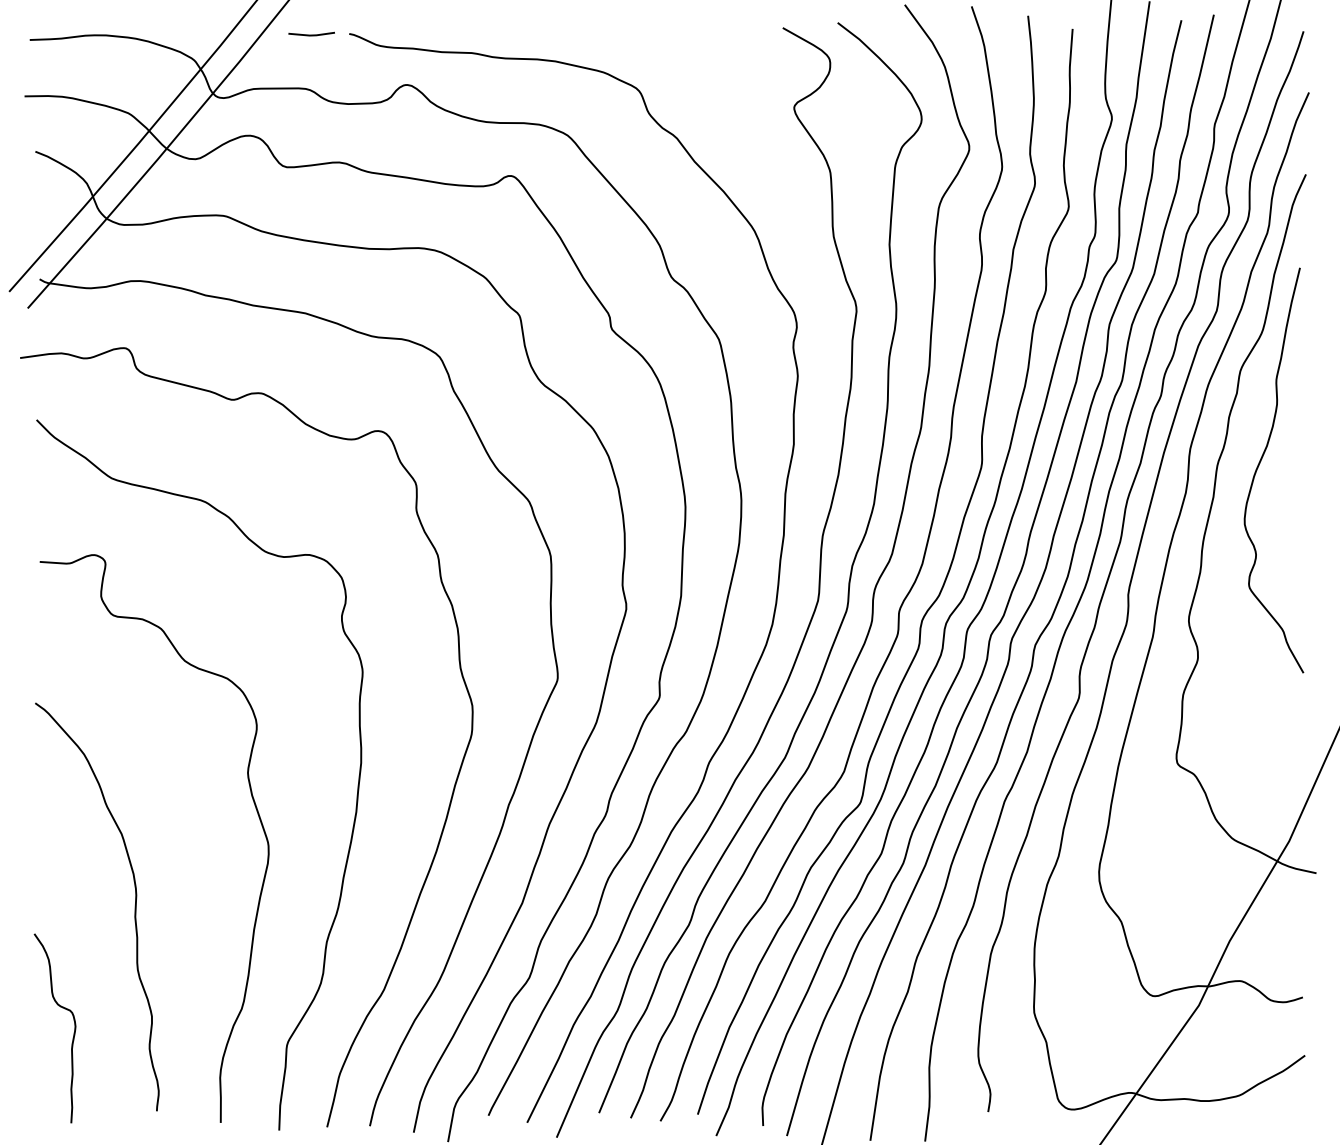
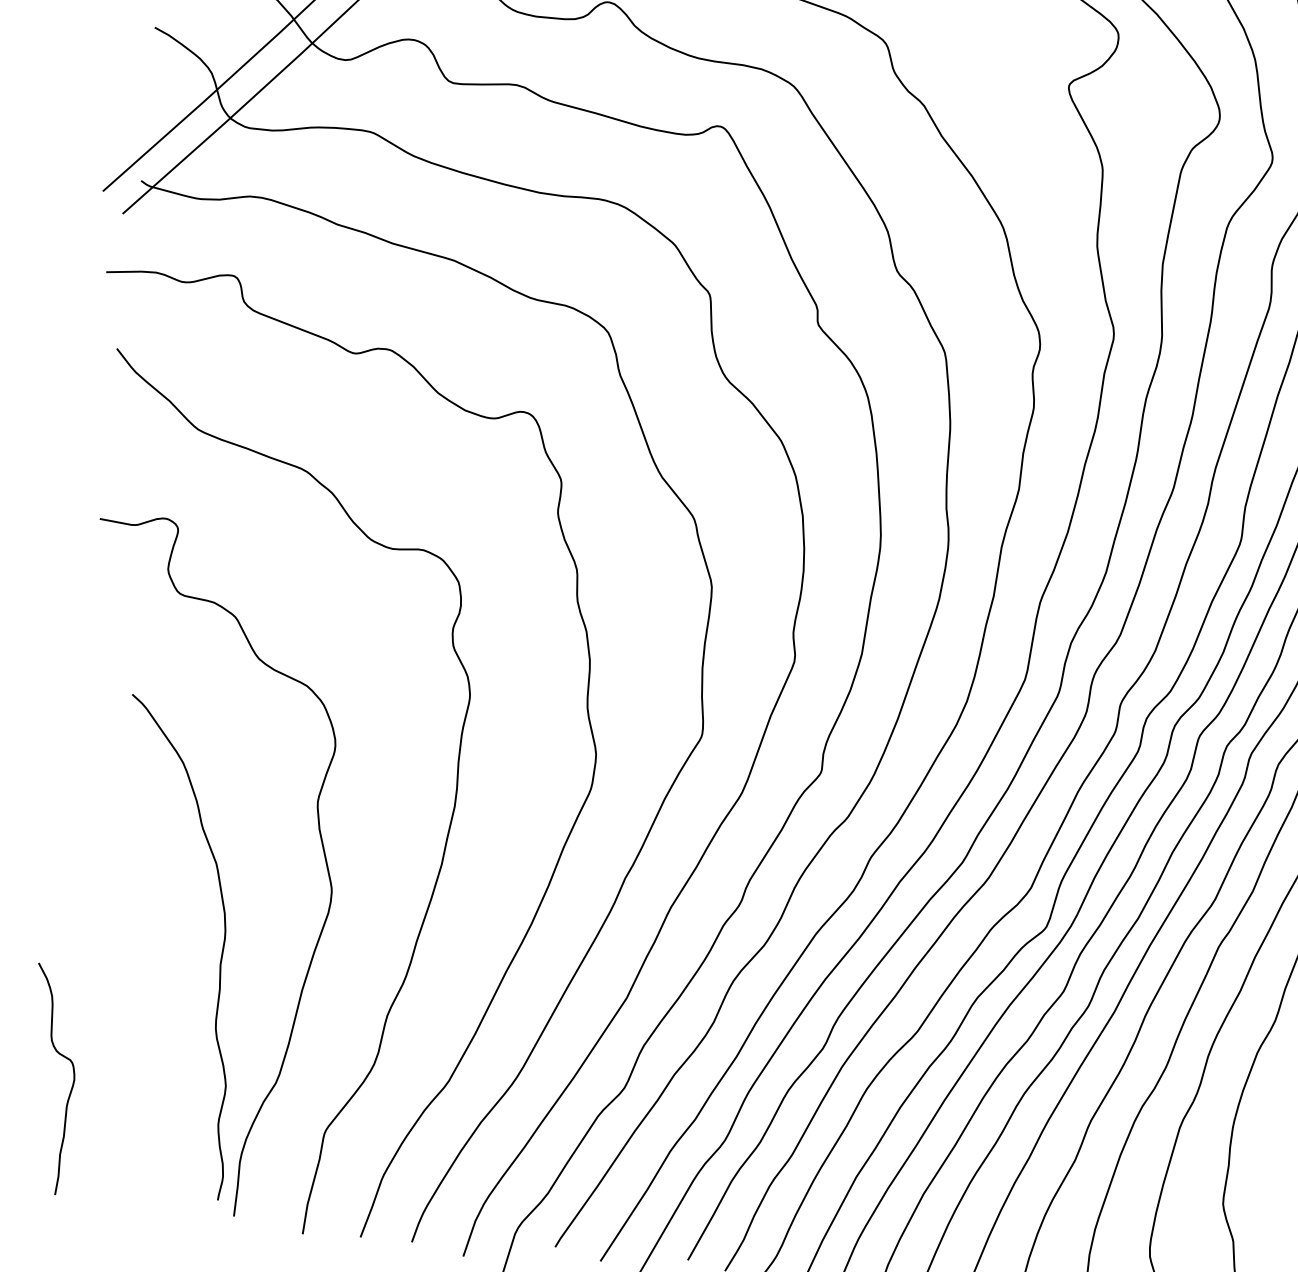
curve: (134, 906) -> (221, 952), moved

